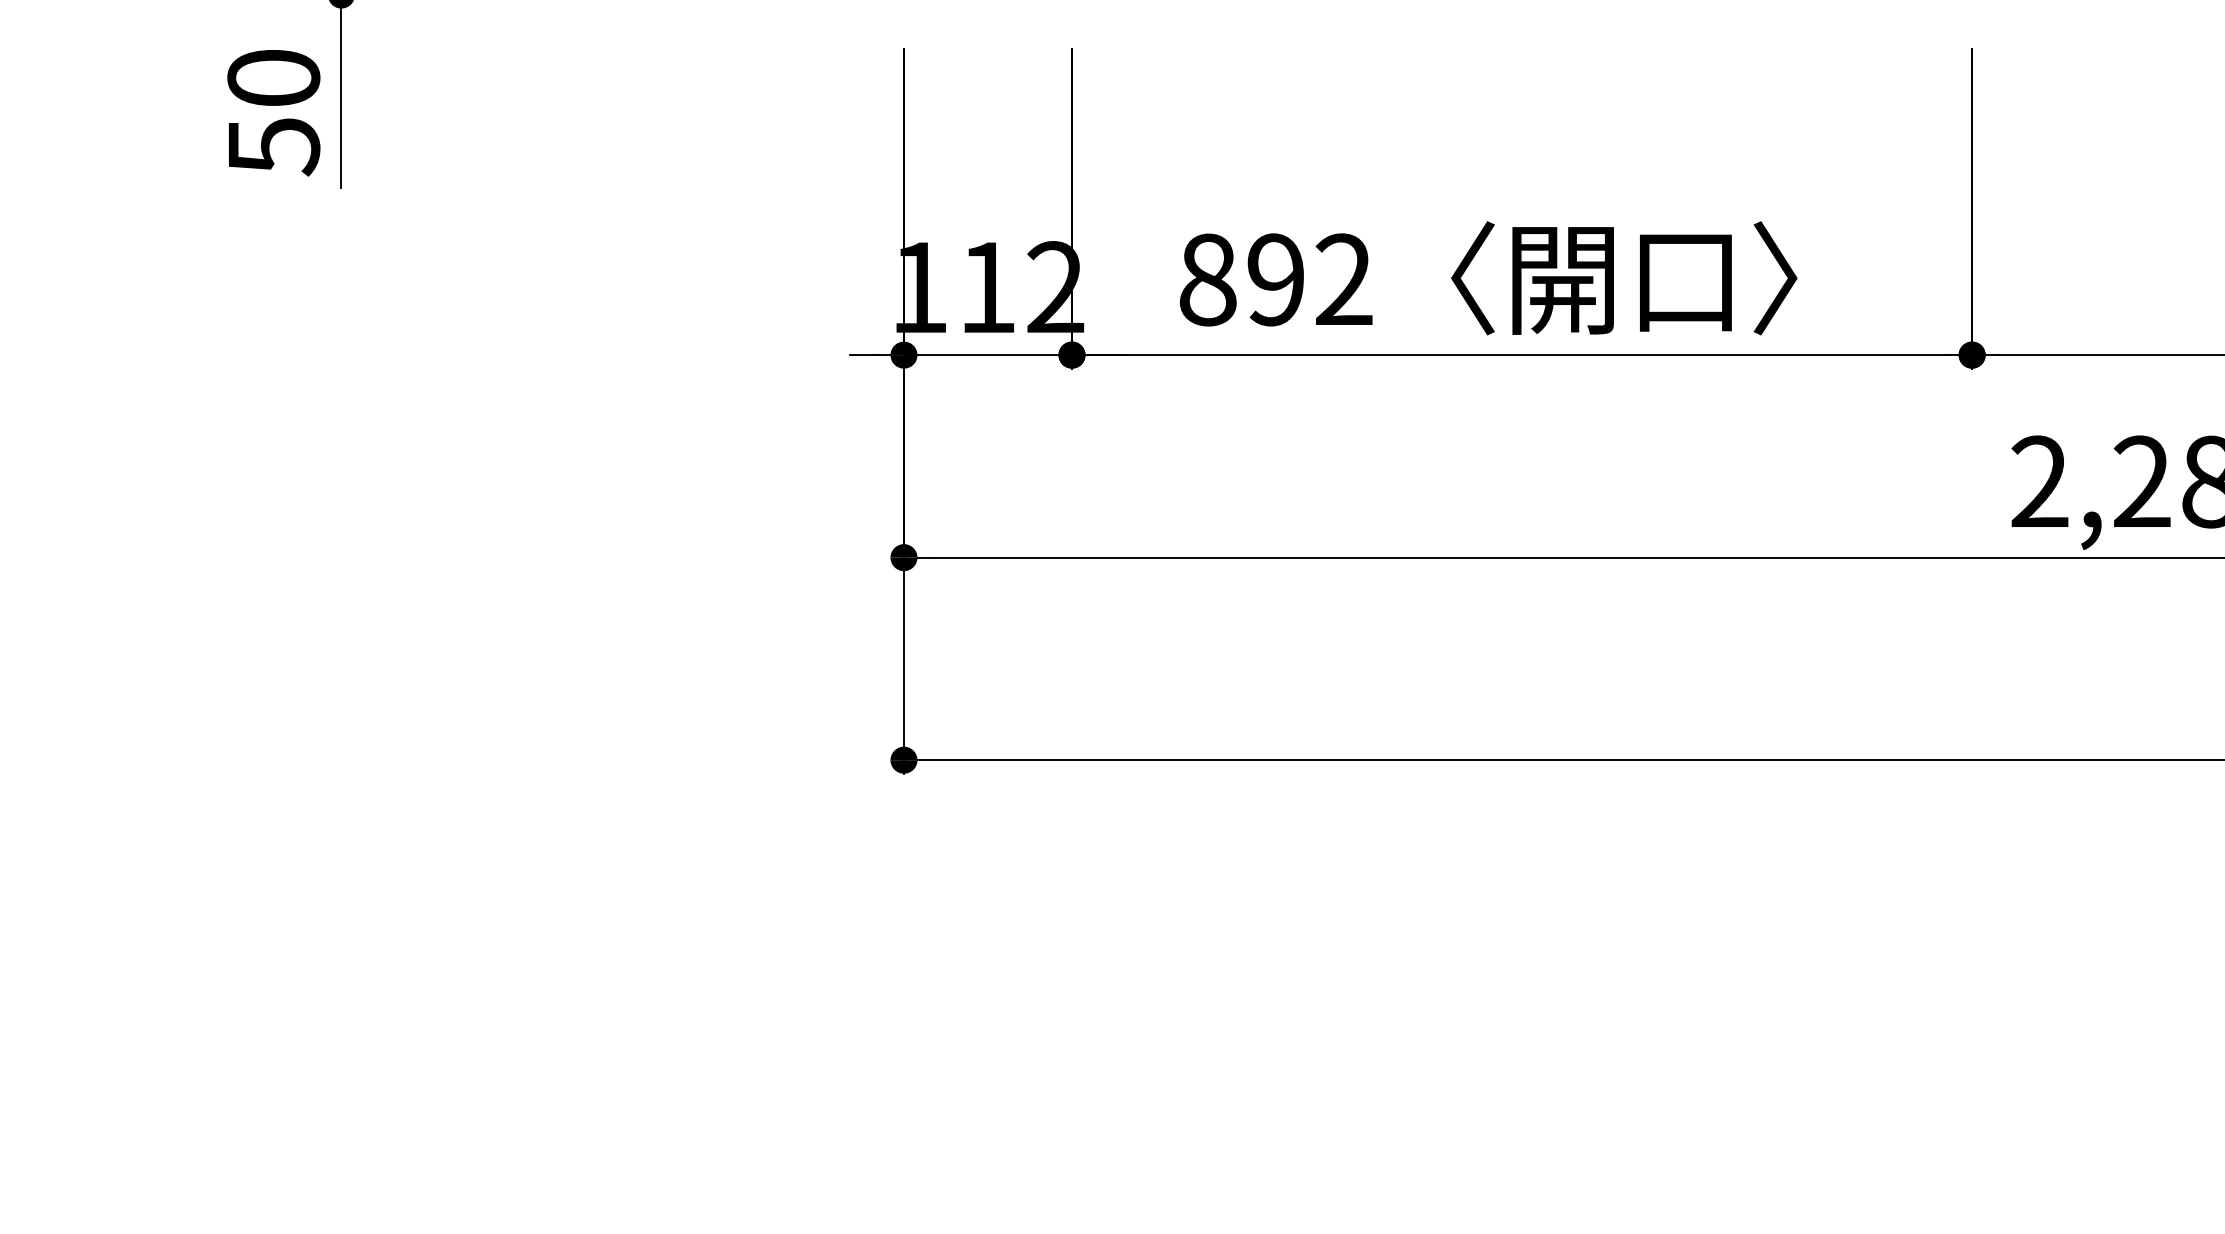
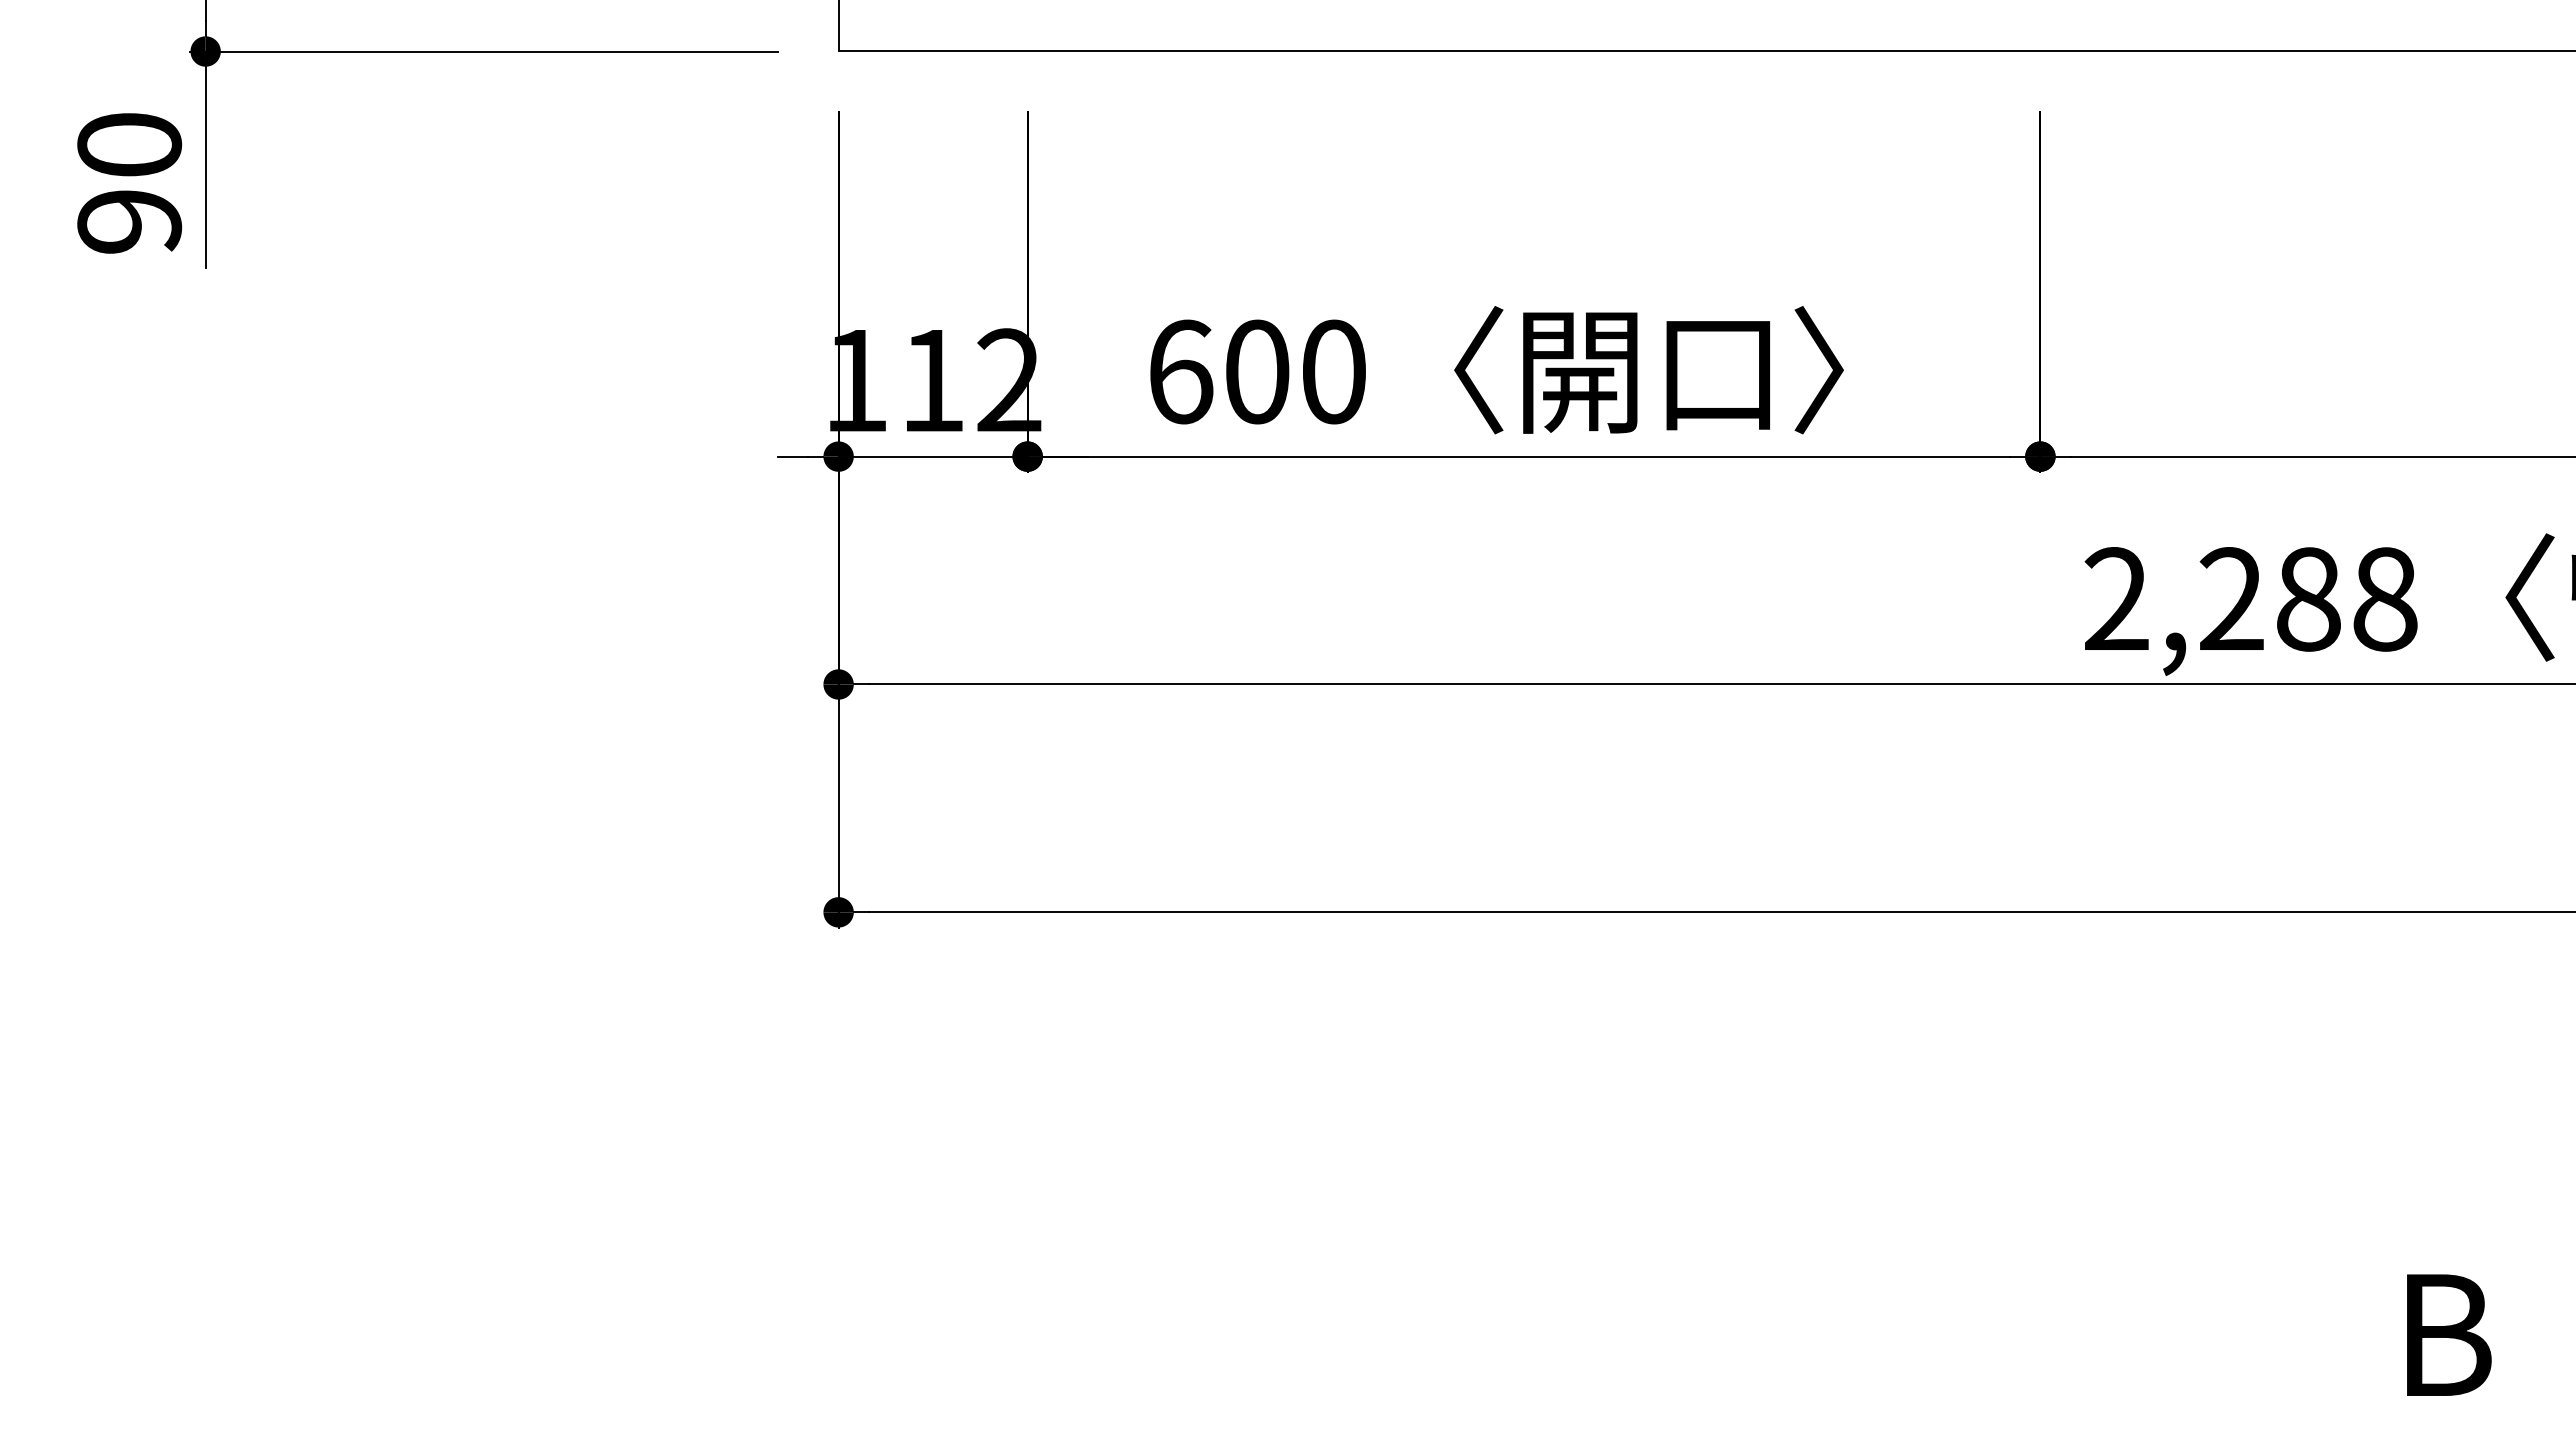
text: (273, 147) -> (129, 222), 50 -> 90
text: (1276, 279) -> (1257, 371), 892 -> 600

